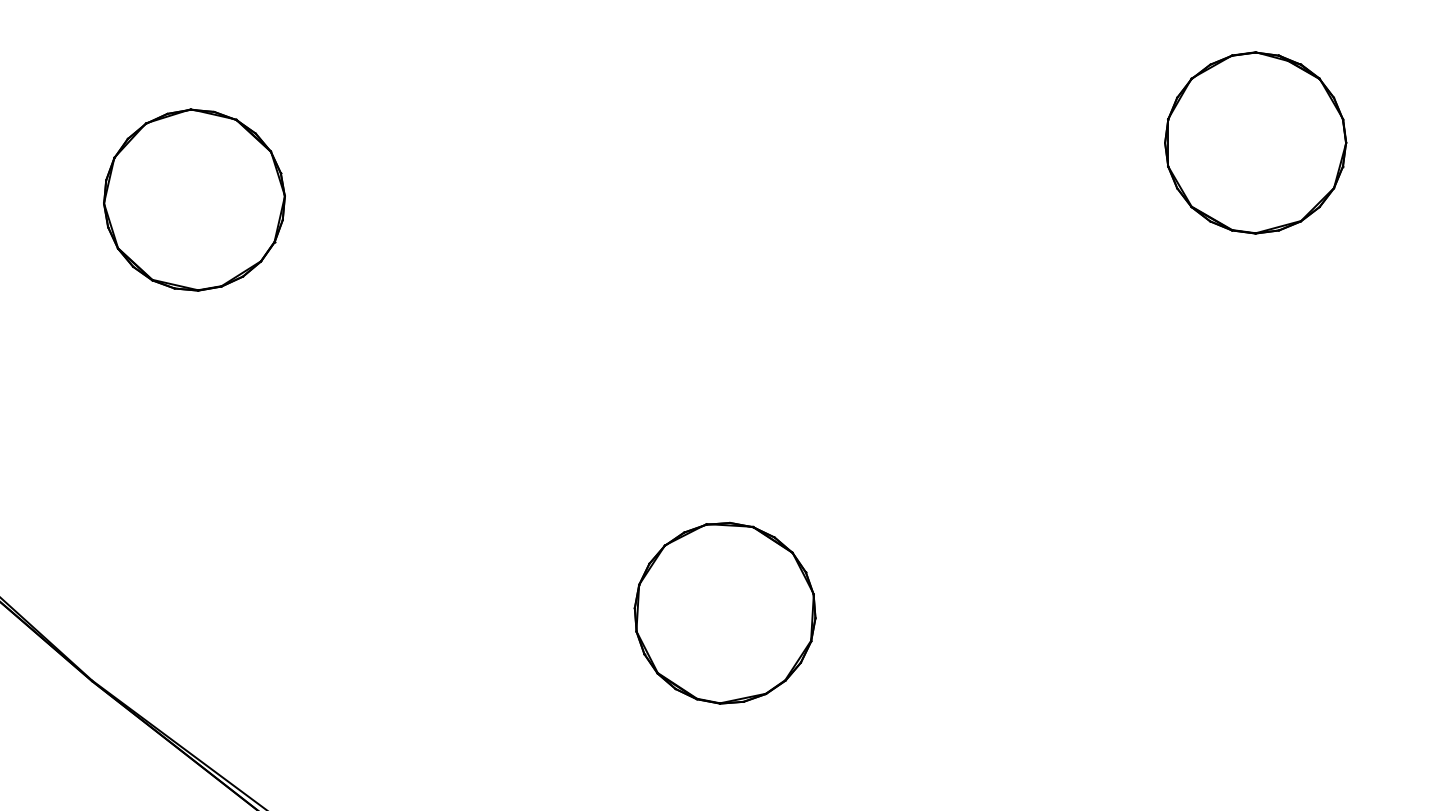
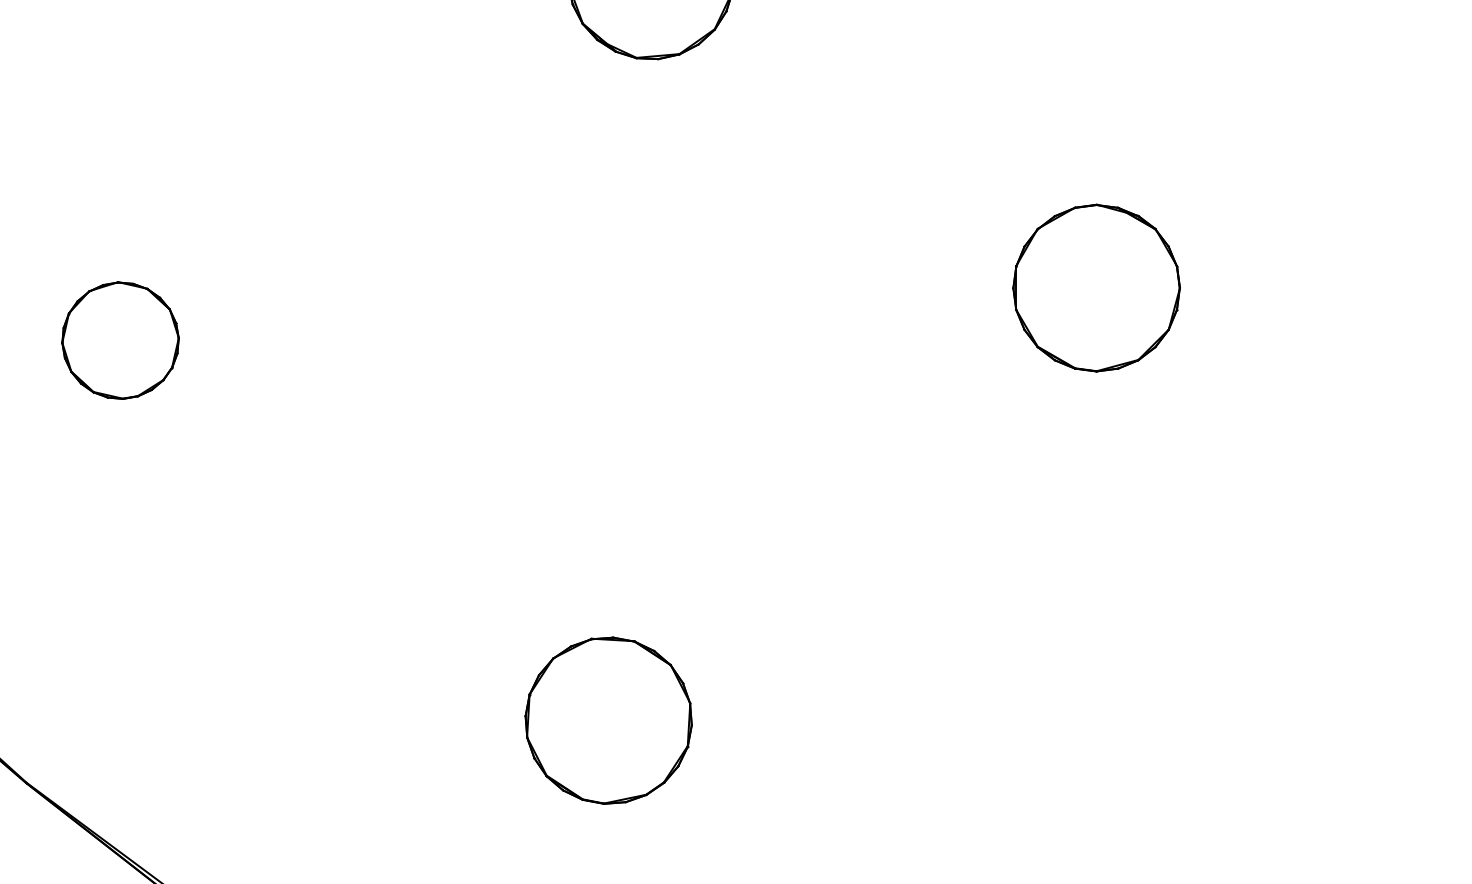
part: (194, 199) -> (120, 340), size x0.7

